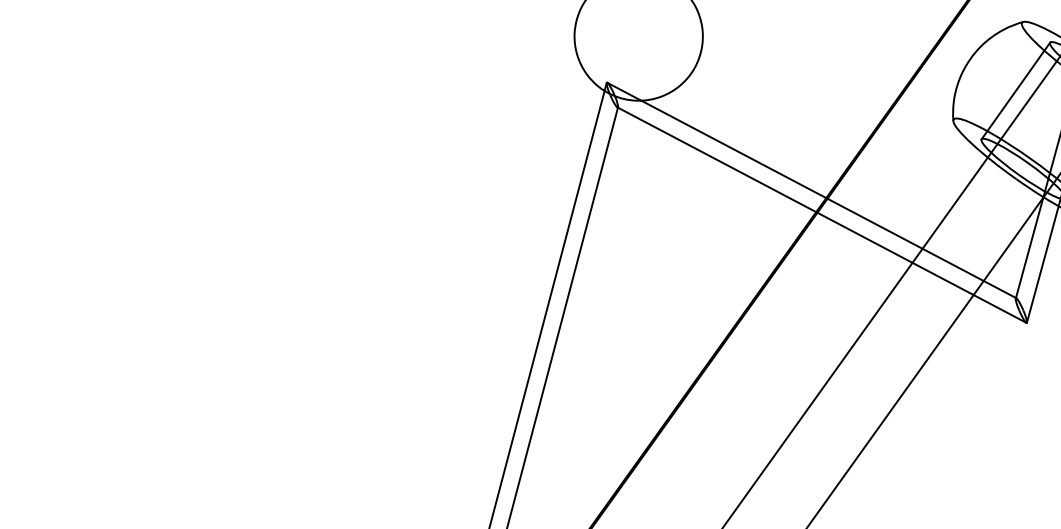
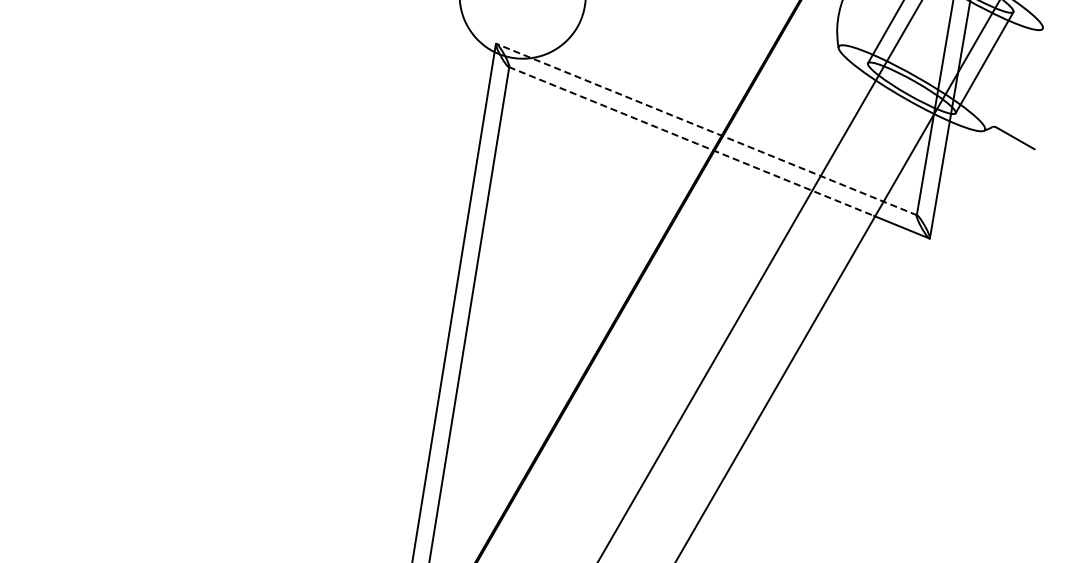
line: (811, 190) -> (706, 129), solid -> dashed
line: (795, 200) -> (691, 141), solid -> dashed

